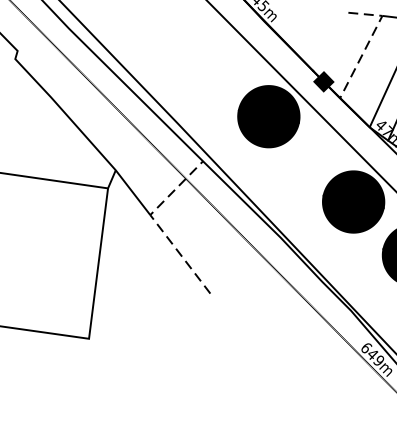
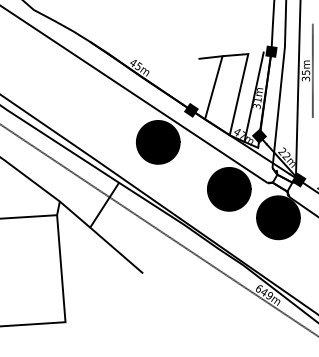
line: (369, 41) -> (217, 75), dashed -> solid
line: (157, 223) -> (96, 232), dashed -> solid

